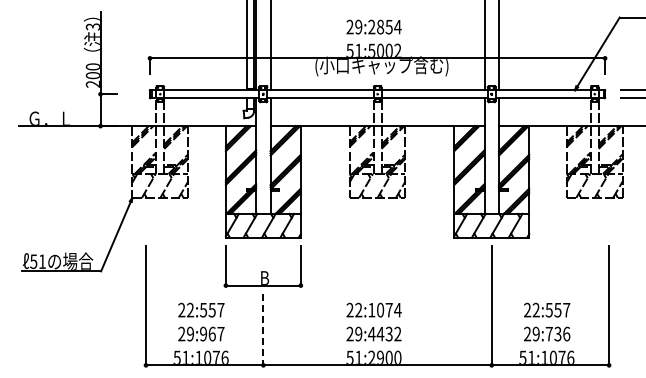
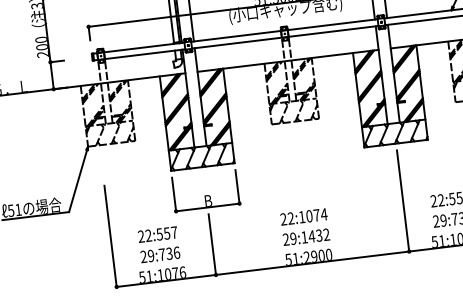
line: (263, 329) -> (212, 244), dashed -> solid
text: (212, 333) -> (169, 253), 29:967 -> 29:736
text: (371, 334) -> (304, 237), 29:4432 -> 29:1432

